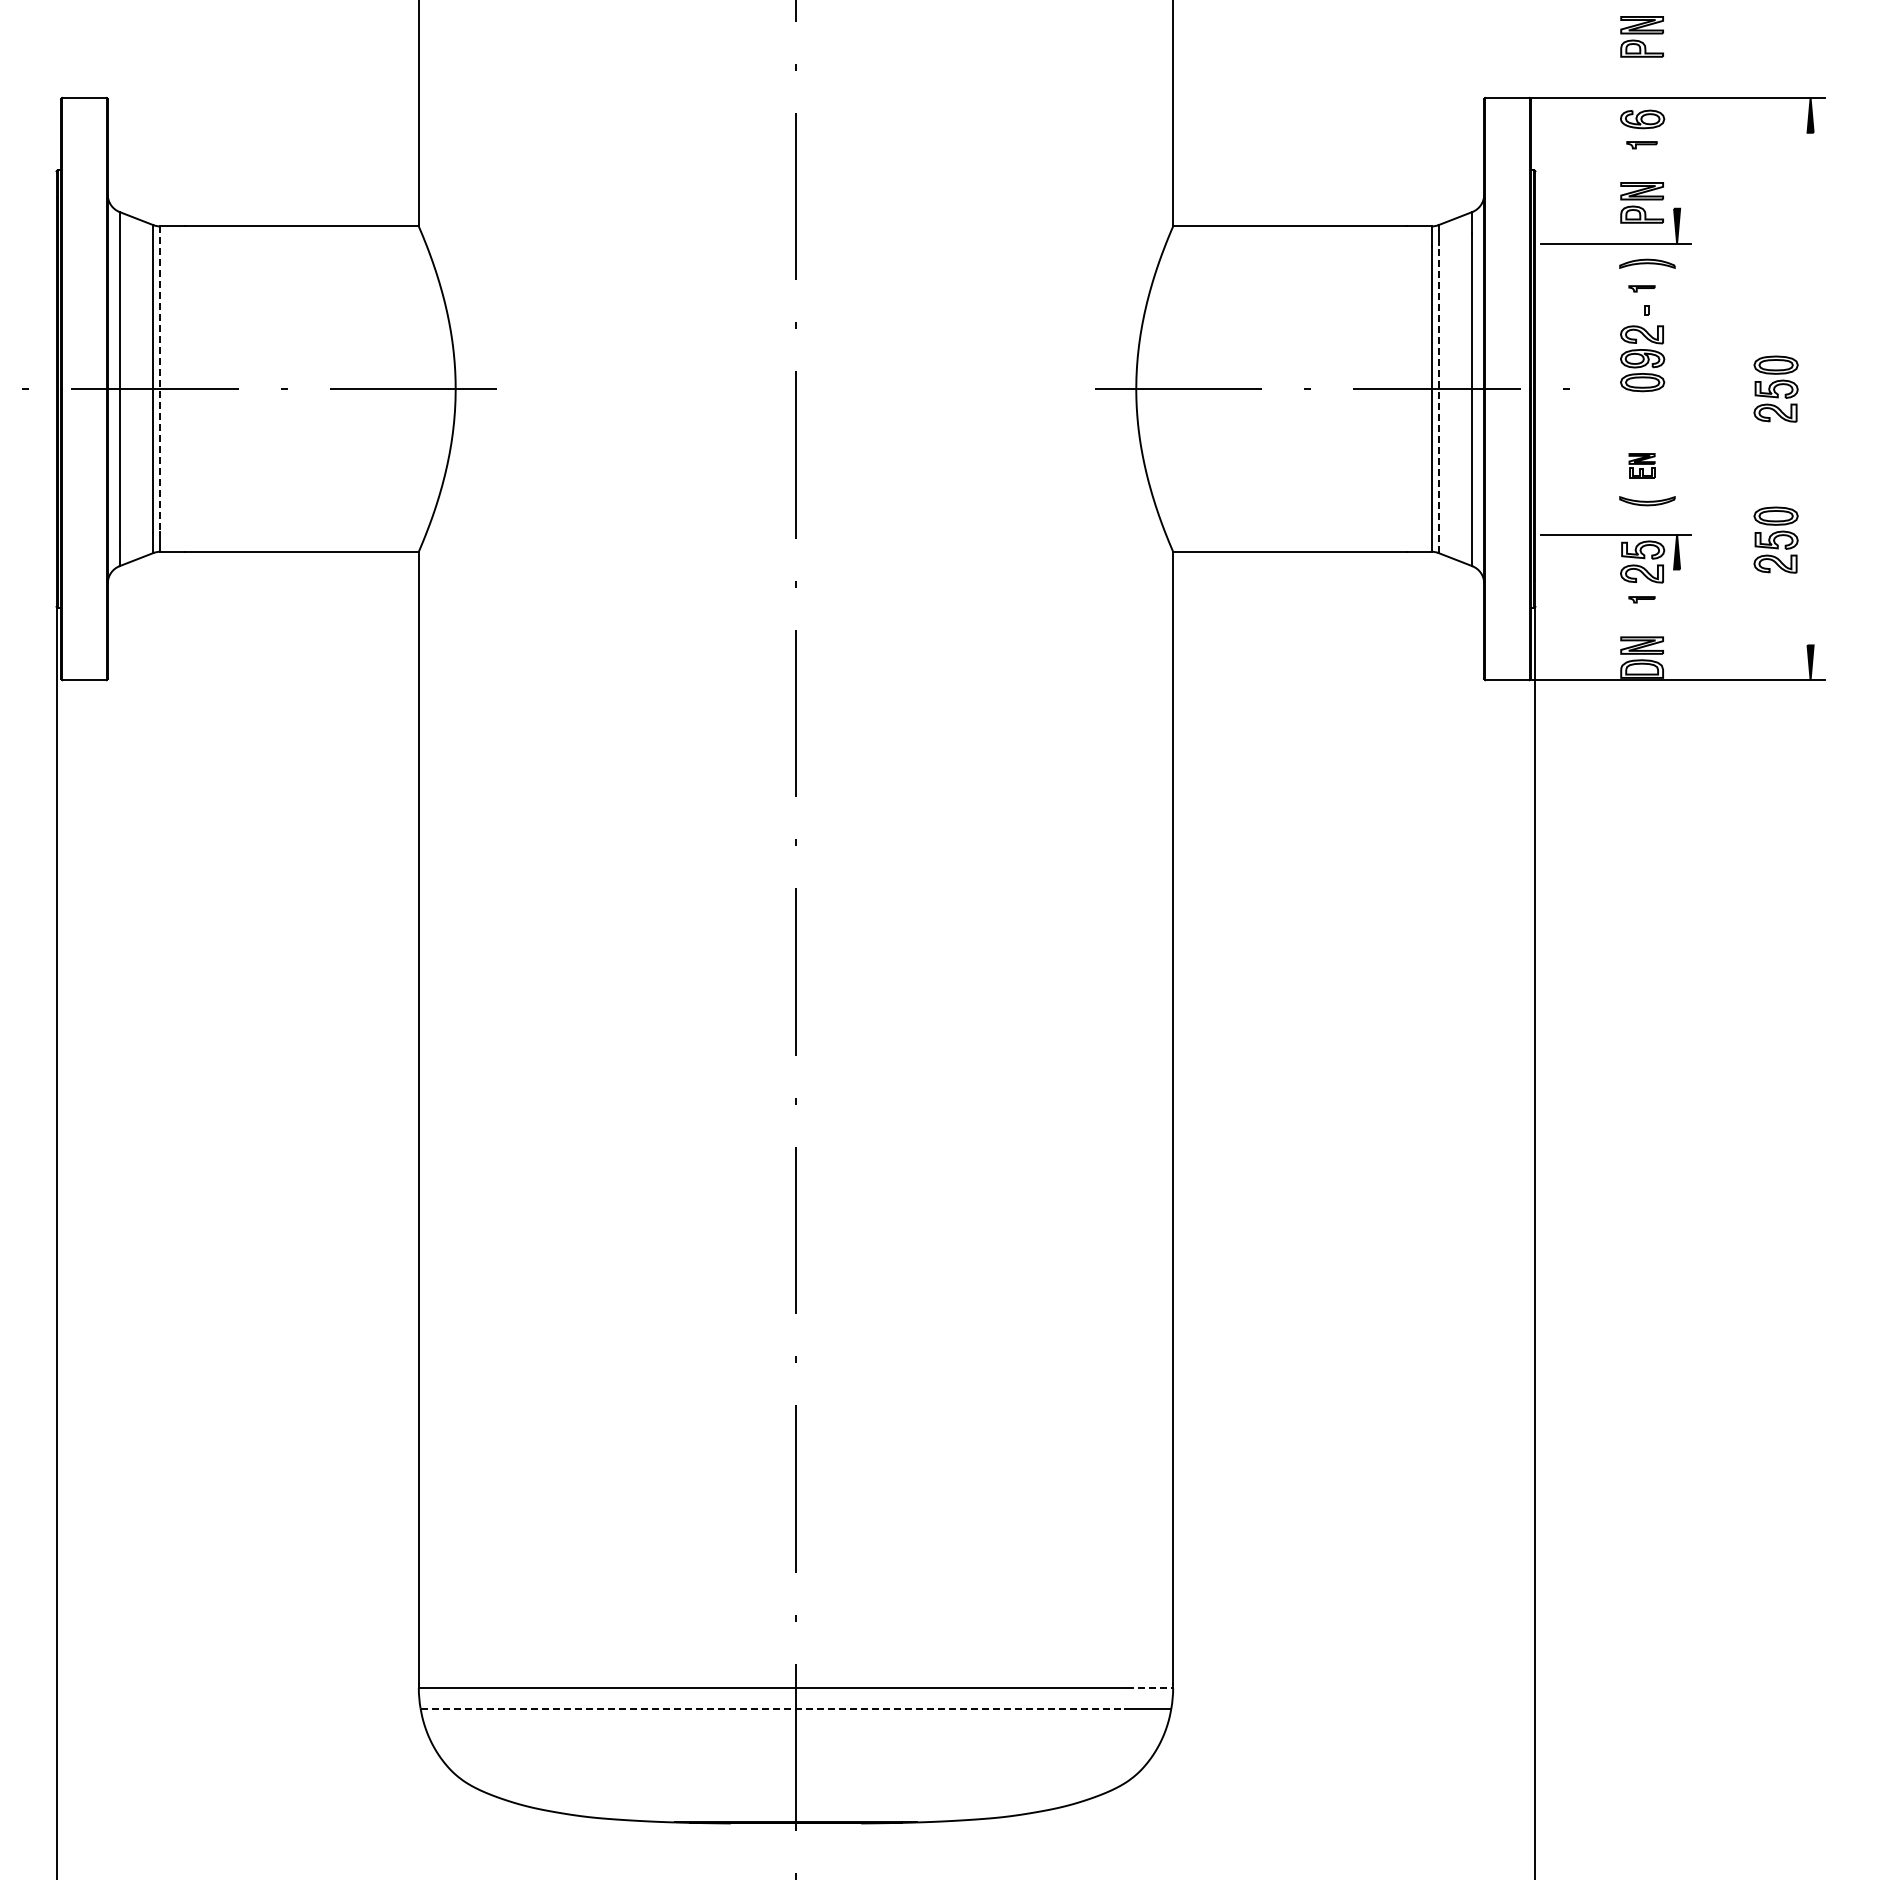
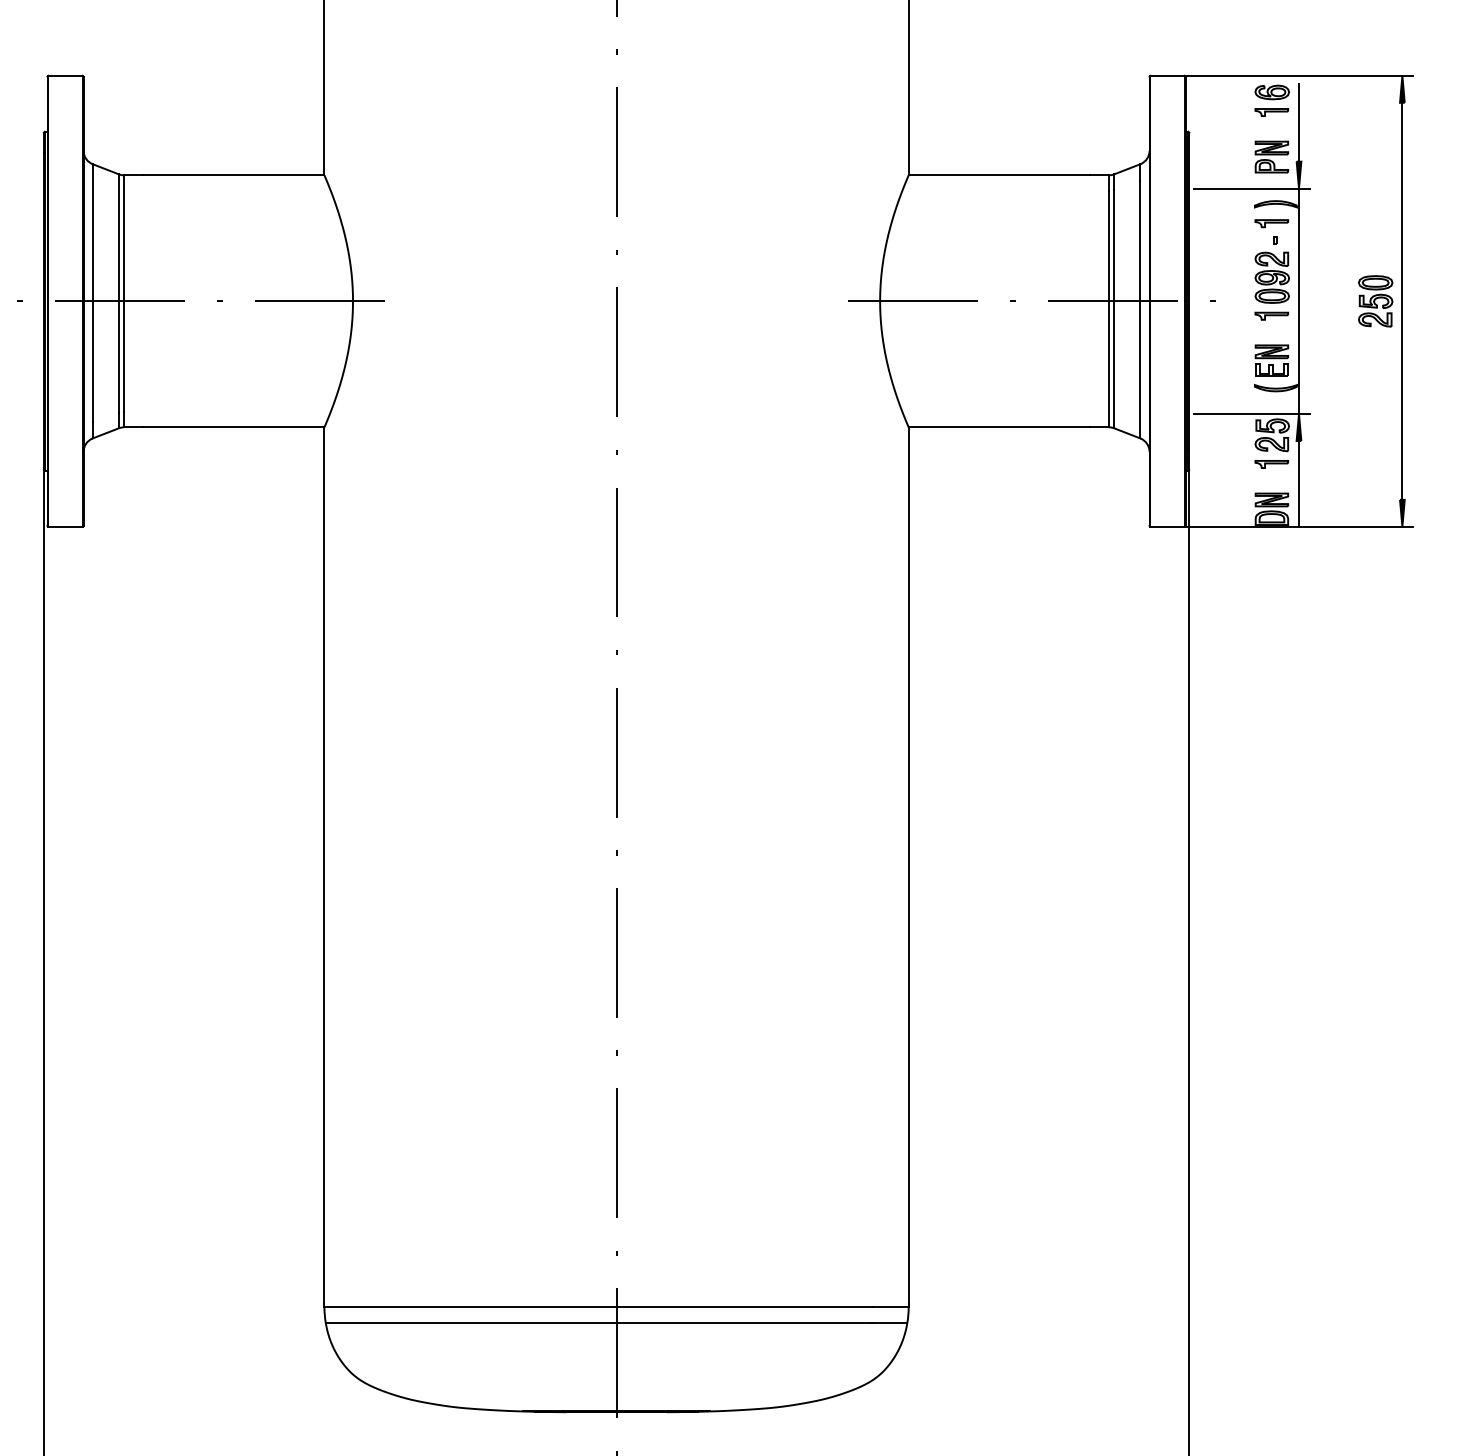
part: (1641, 36) -> (1271, 28), removed
part: (1641, 144) -> (1271, 111), size x1.43
line: (1677, 158) -> (1299, 122), added
part: (1641, 288) -> (1271, 223), size x1.67
line: (160, 379) -> (124, 293), dashed -> solid
line: (1677, 388) -> (1299, 300), added
line: (1810, 388) -> (1402, 300), added
line: (1438, 399) -> (1114, 309), dashed -> solid
part: (1641, 407) -> (1271, 315), added
part: (1641, 465) -> (1271, 360), size x1.67
part: (1775, 539) -> (1375, 417), removed
part: (1641, 599) -> (1271, 464), size x1.67
line: (1677, 624) -> (1299, 483), added
line: (1150, 1688) -> (891, 1307), dashed -> solid
line: (773, 1708) -> (599, 1323), dashed -> solid

